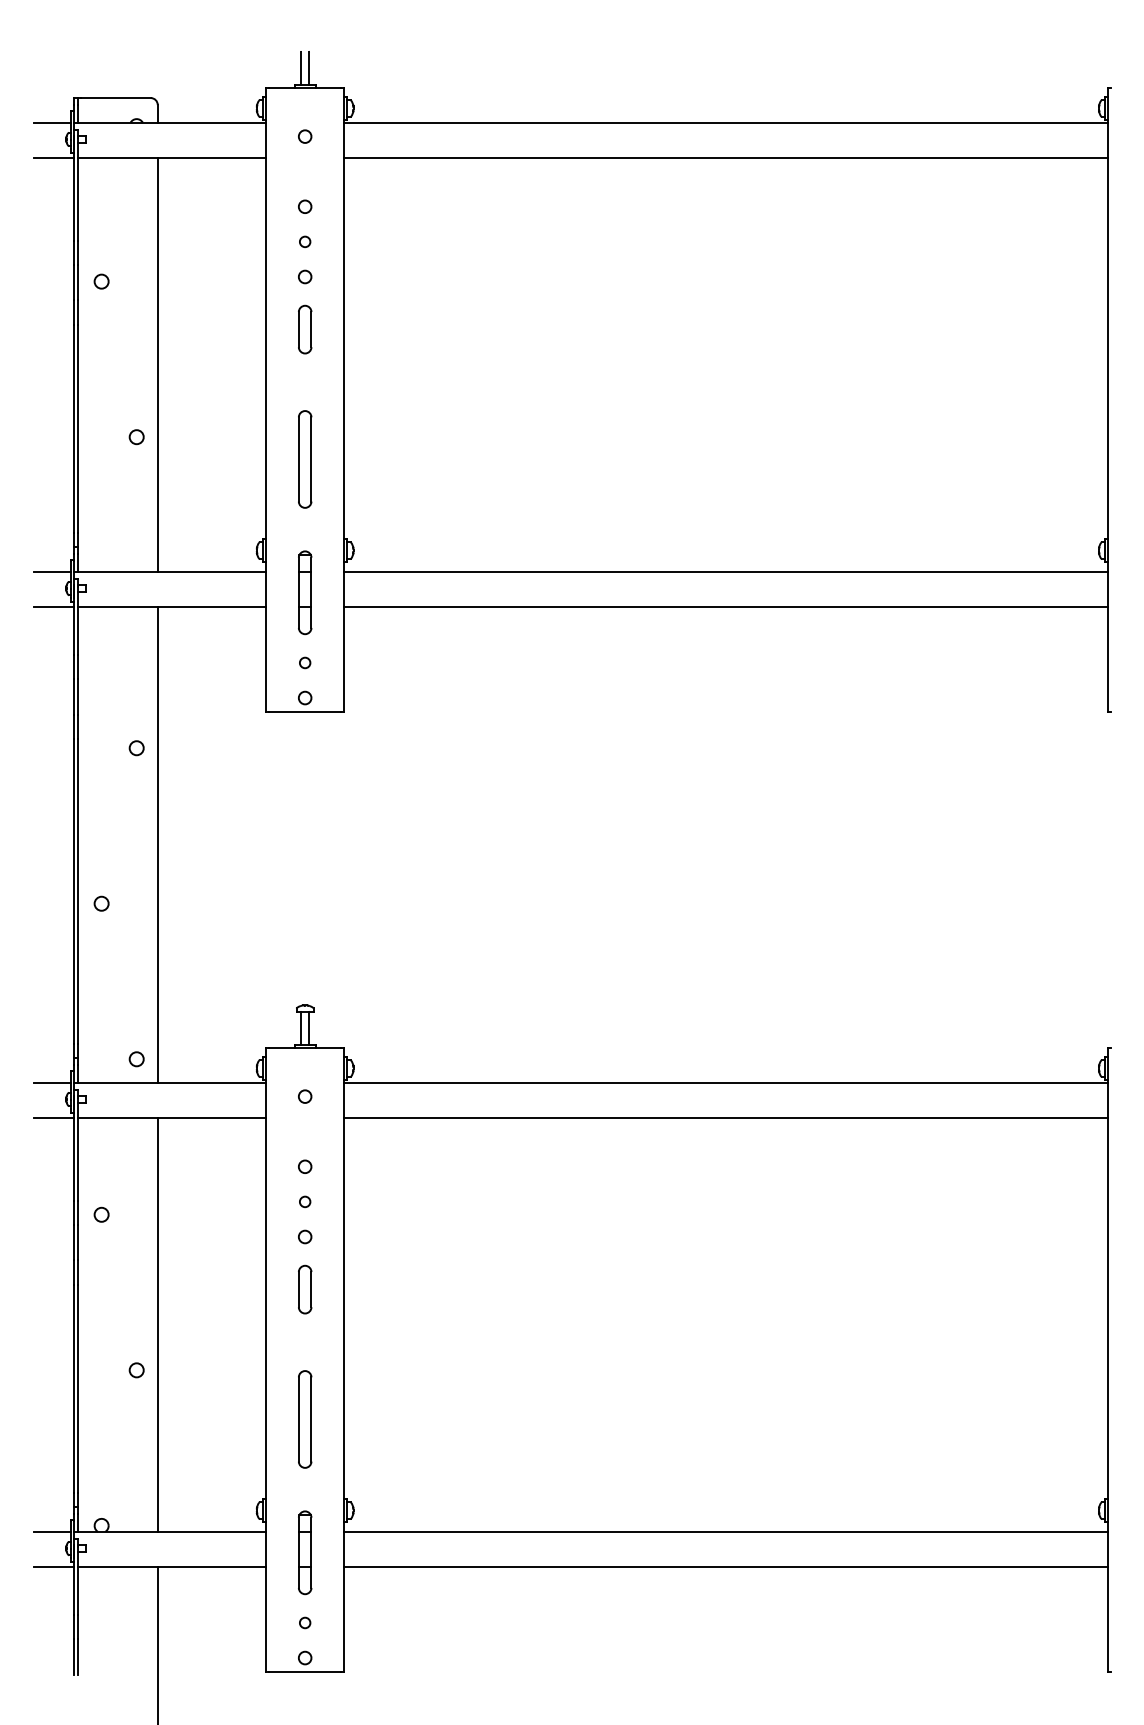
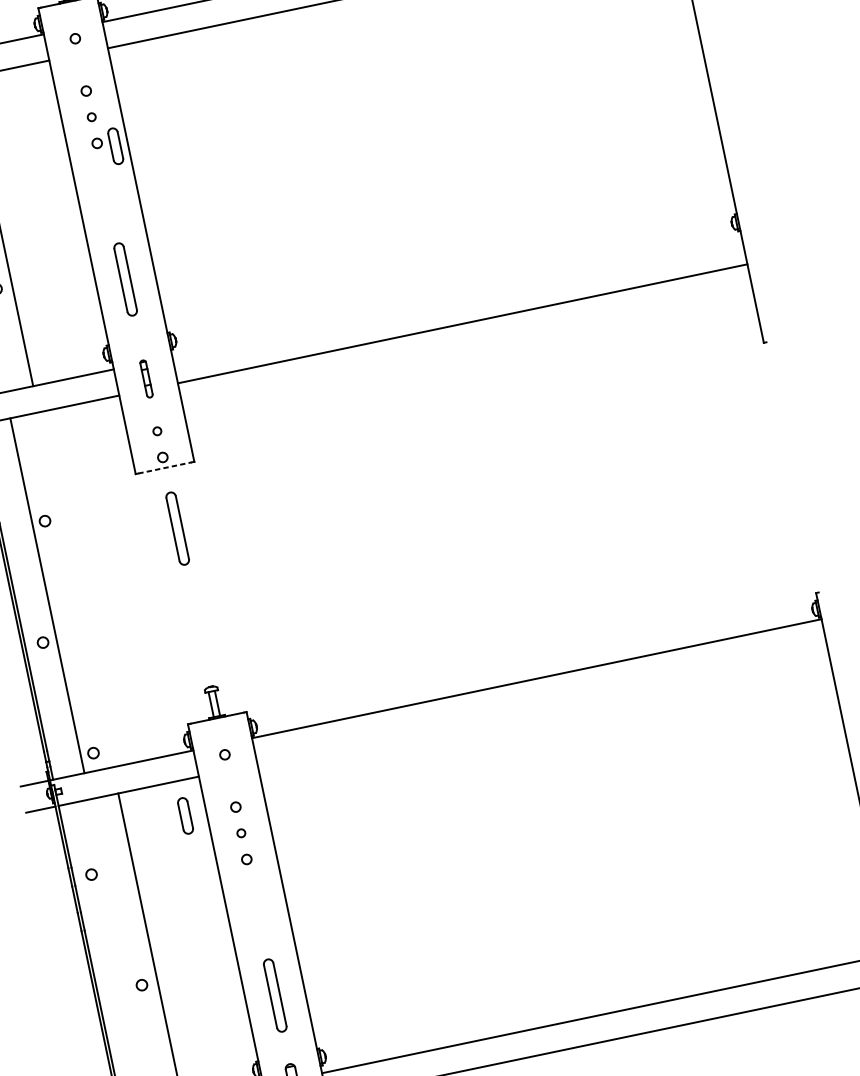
part: (305, 329) -> (115, 146), moved
line: (725, 571) -> (456, 297), removed
part: (305, 592) -> (146, 378), size x0.6
line: (305, 712) -> (165, 468), solid -> dashed
part: (305, 793) -> (177, 528), added
line: (157, 844) -> (47, 595), moved
line: (725, 1117) -> (541, 704), removed
part: (305, 1289) -> (185, 815), moved

